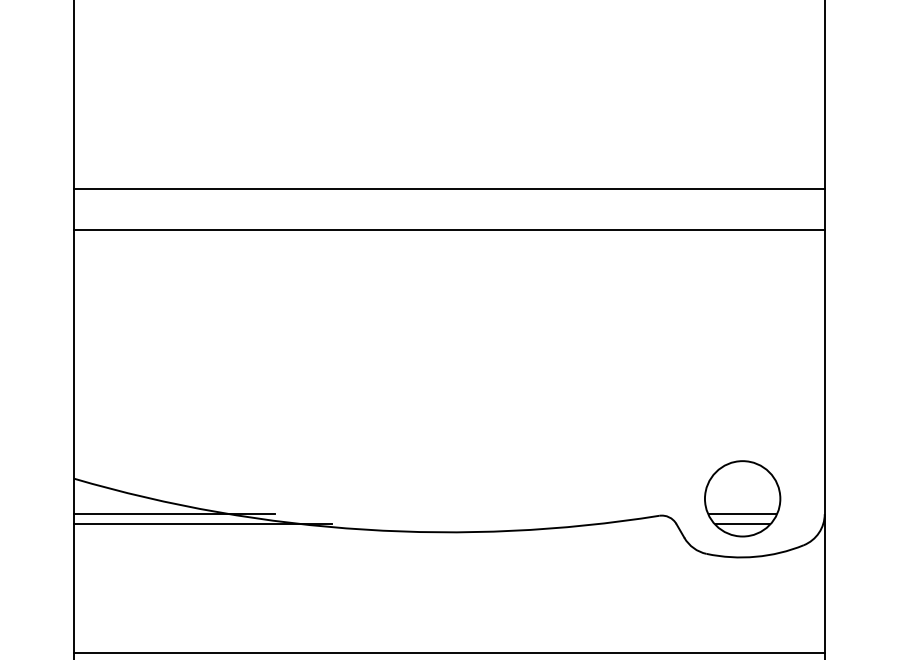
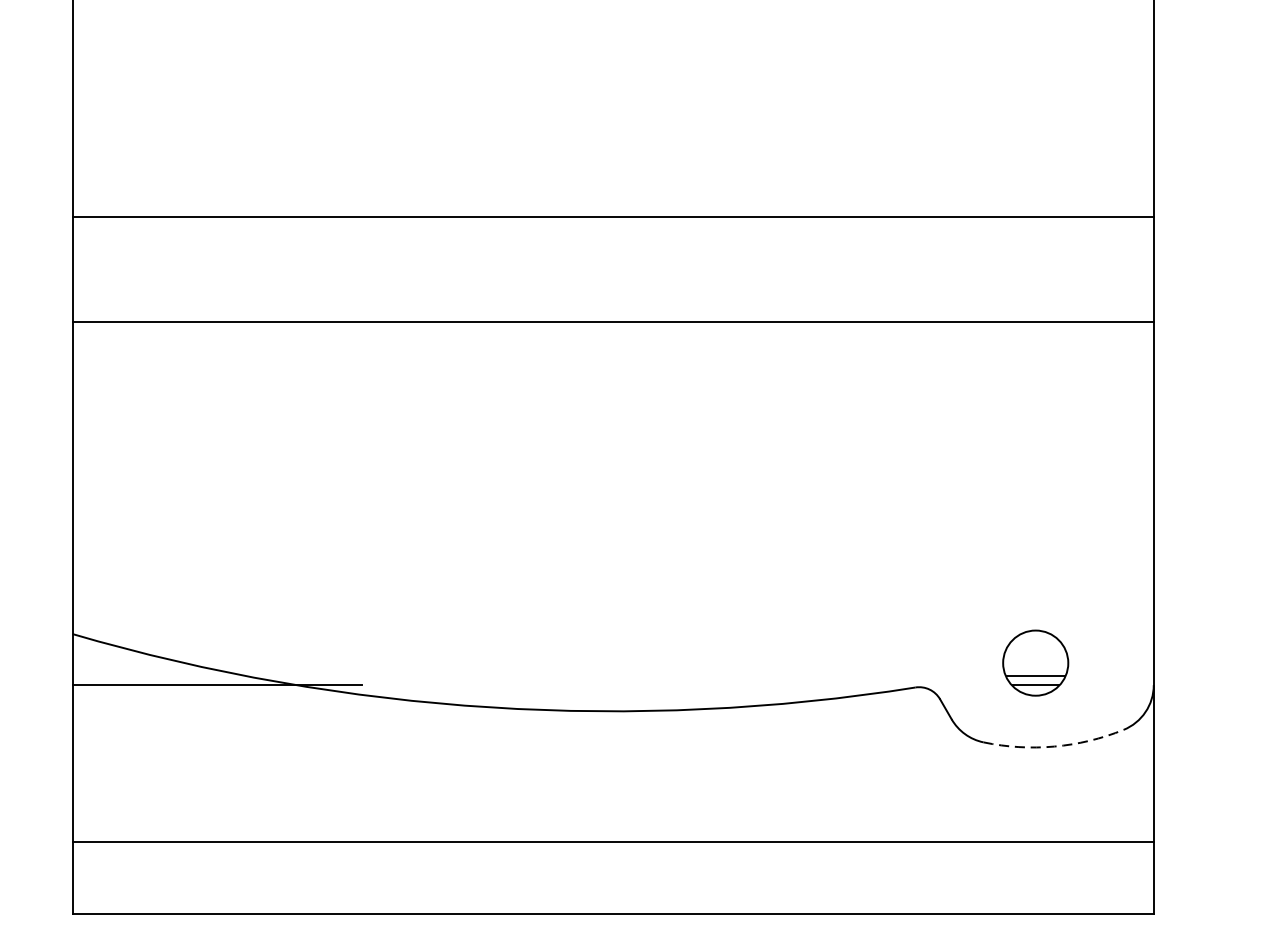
line: (449, 229) -> (613, 321), moved
part: (742, 498) -> (1035, 662), size x0.6
line: (203, 523) -> (258, 698), removed
arc: (755, 556) -> (1054, 746), solid -> dashed
line: (449, 652) -> (613, 841), moved

